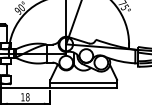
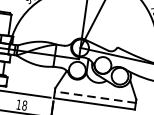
line: (83, 82) -> (95, 97), solid -> dashed

